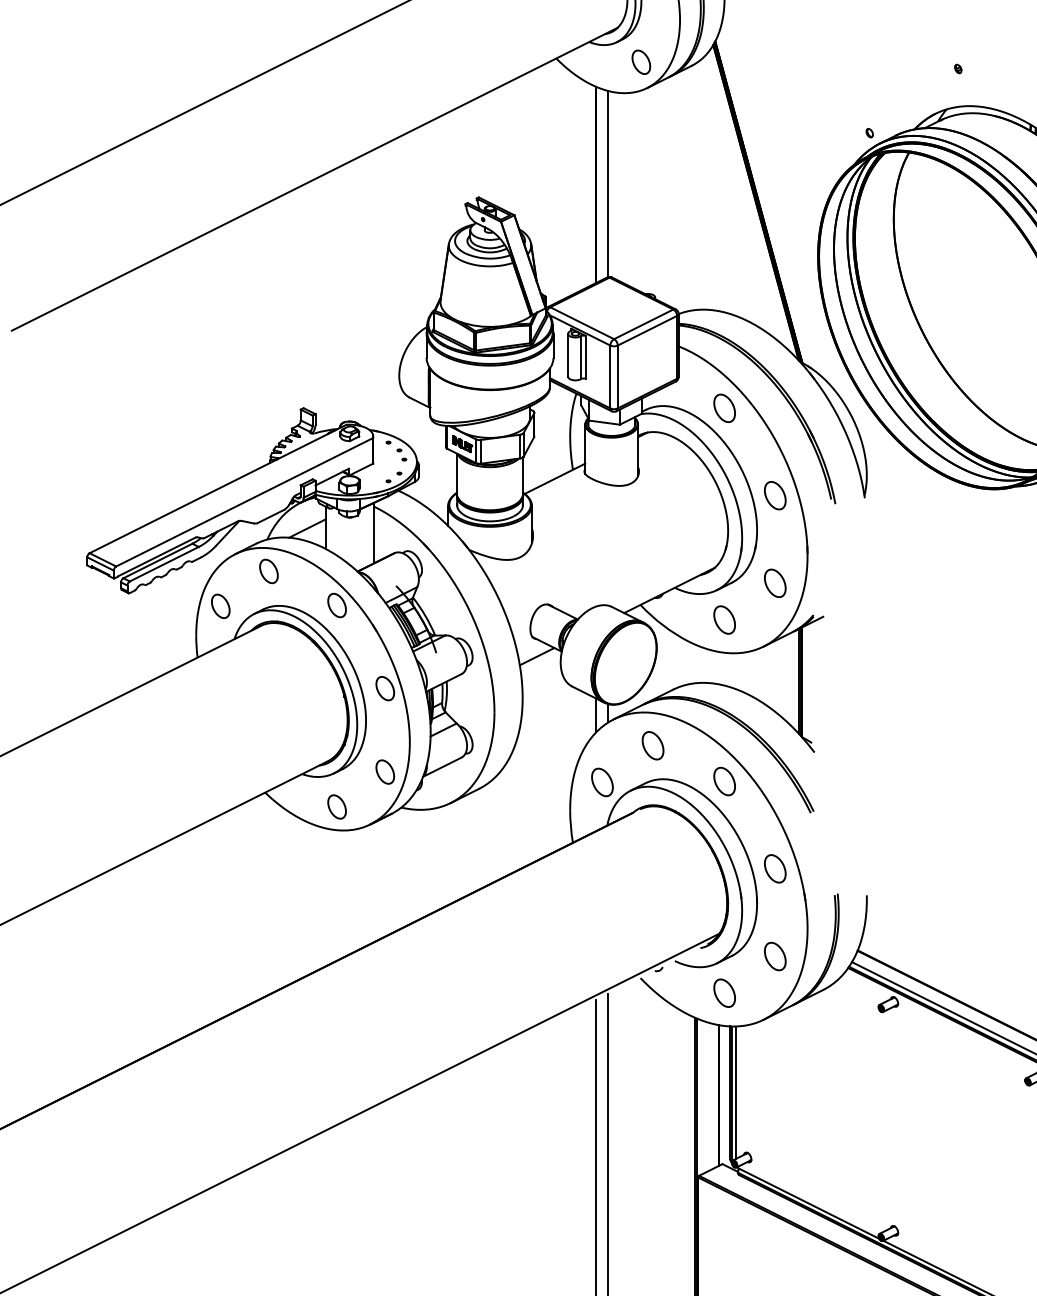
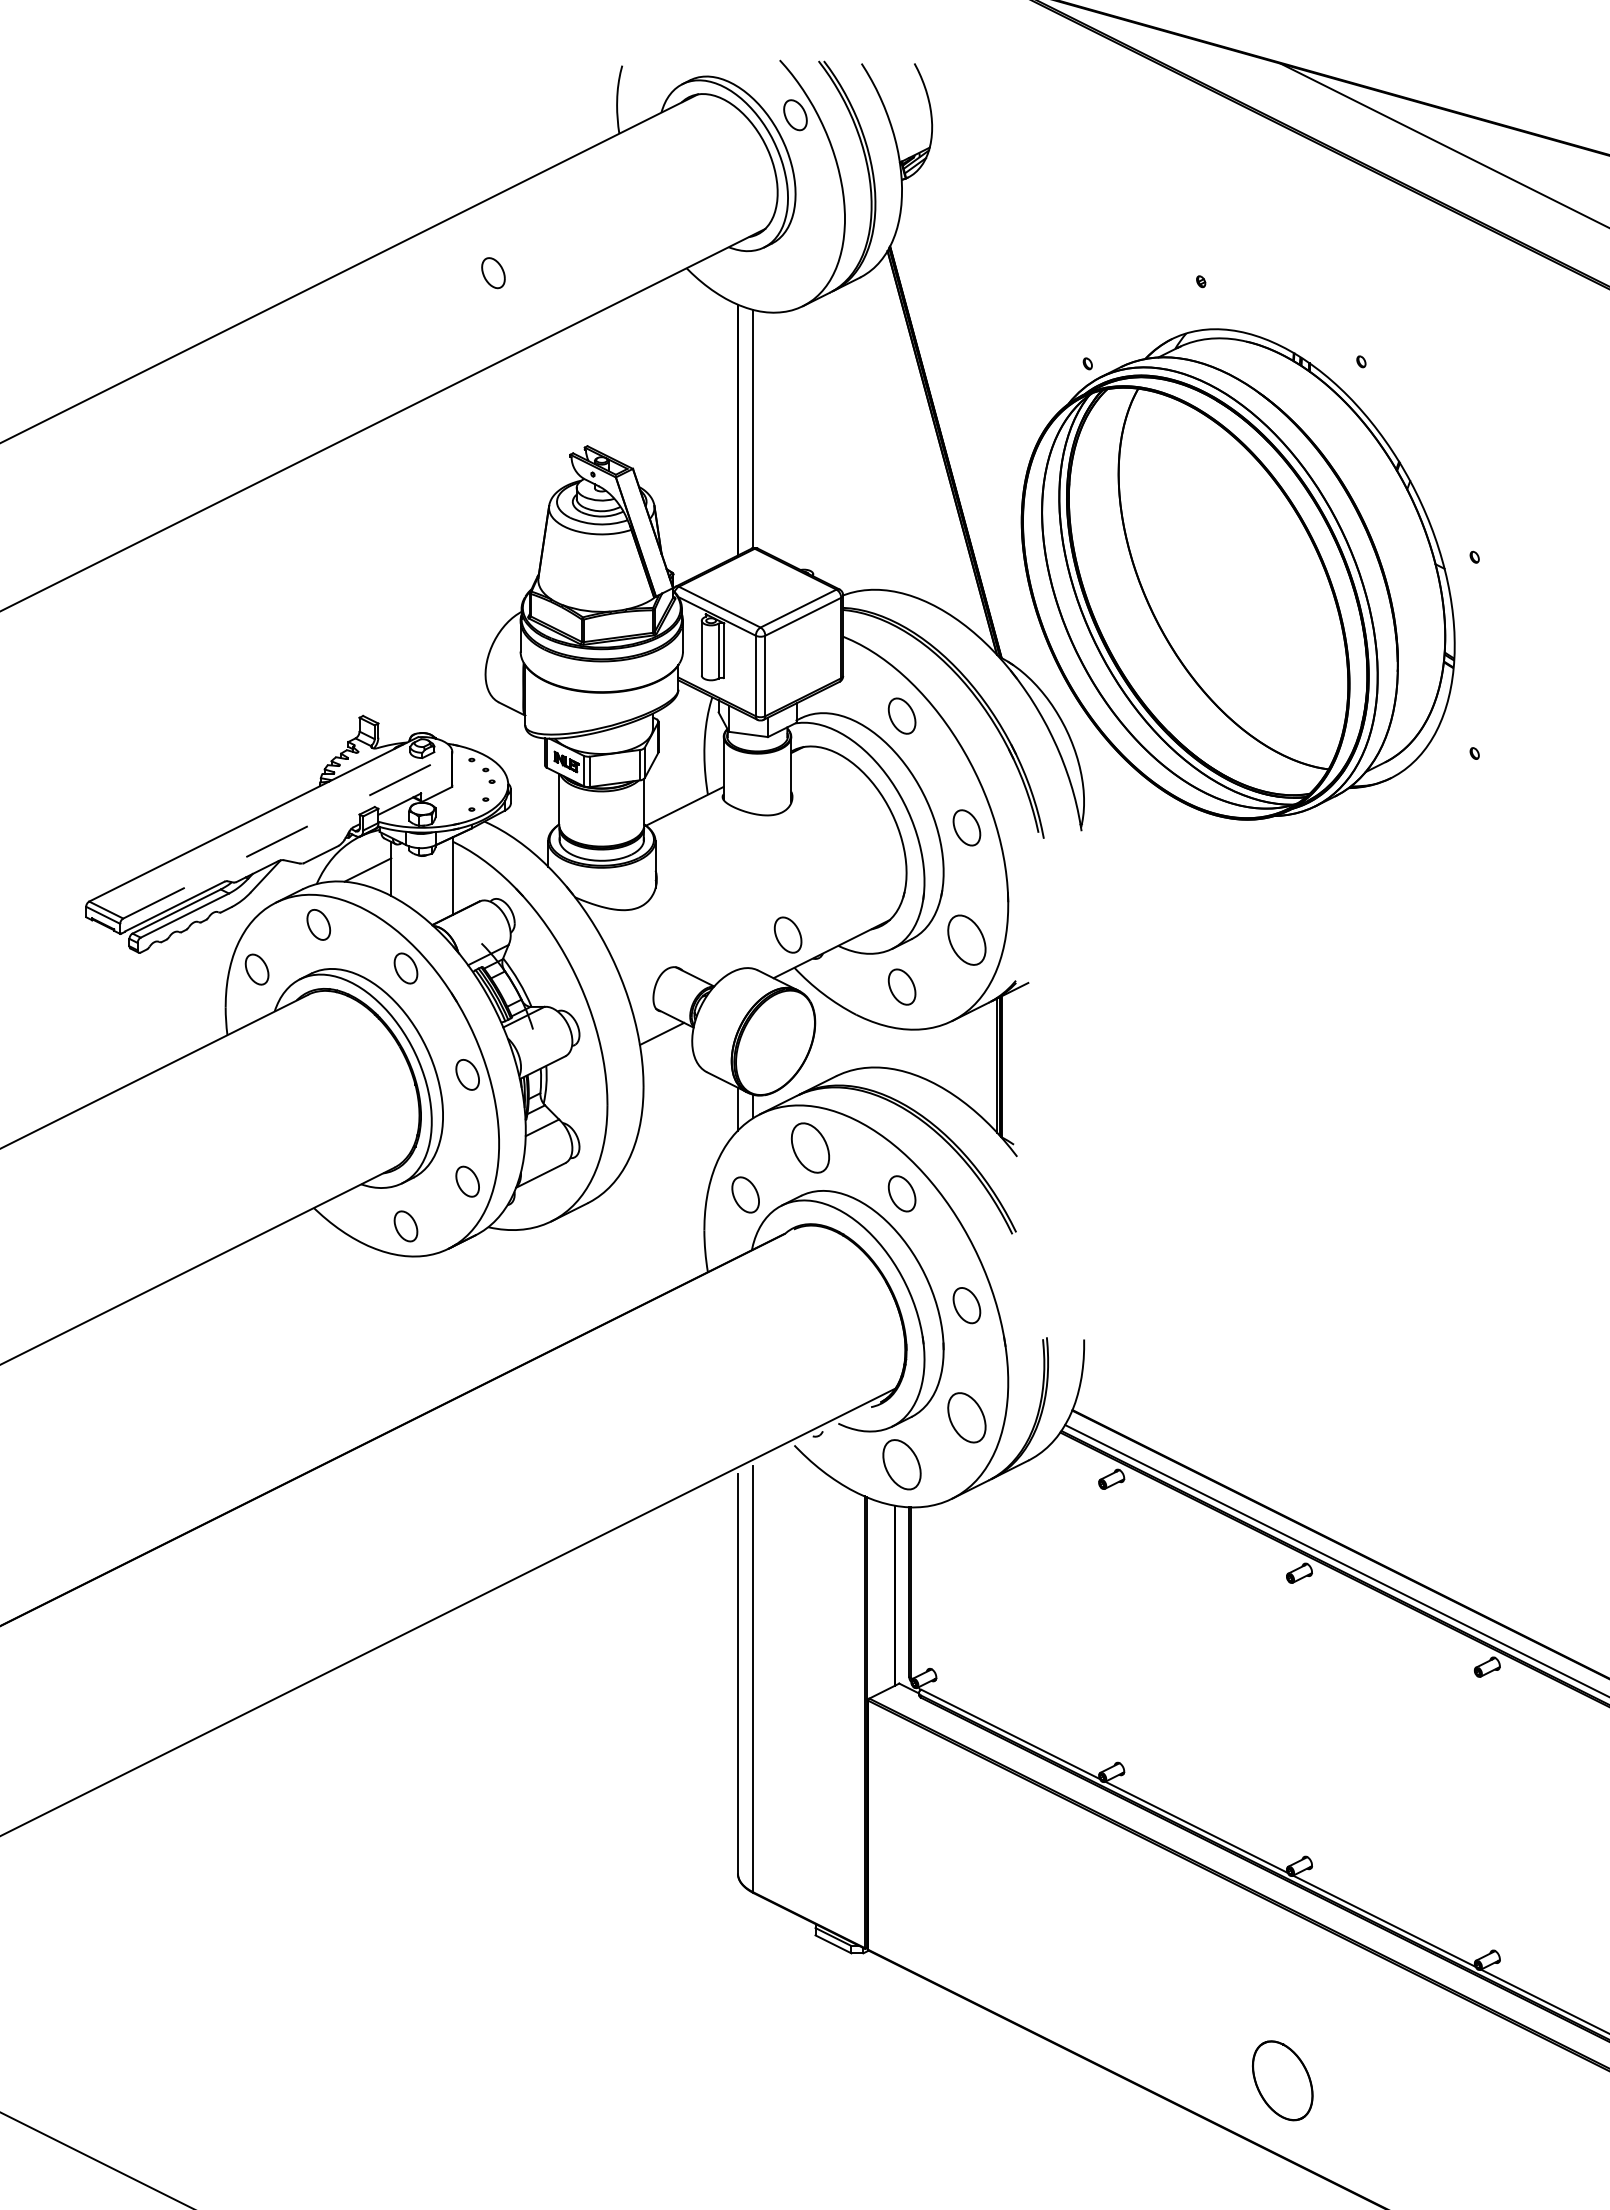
part: (641, 62) -> (493, 273), moved
line: (244, 502) -> (287, 836), solid -> dashed
part: (635, 578) -> (787, 934), added
part: (774, 582) -> (966, 939), size x1.4
part: (653, 745) -> (810, 1147), size x1.4
part: (774, 956) -> (966, 1417), size x1.4
part: (724, 992) -> (902, 1464), size x1.4
line: (736, 1092) -> (917, 1591), removed

